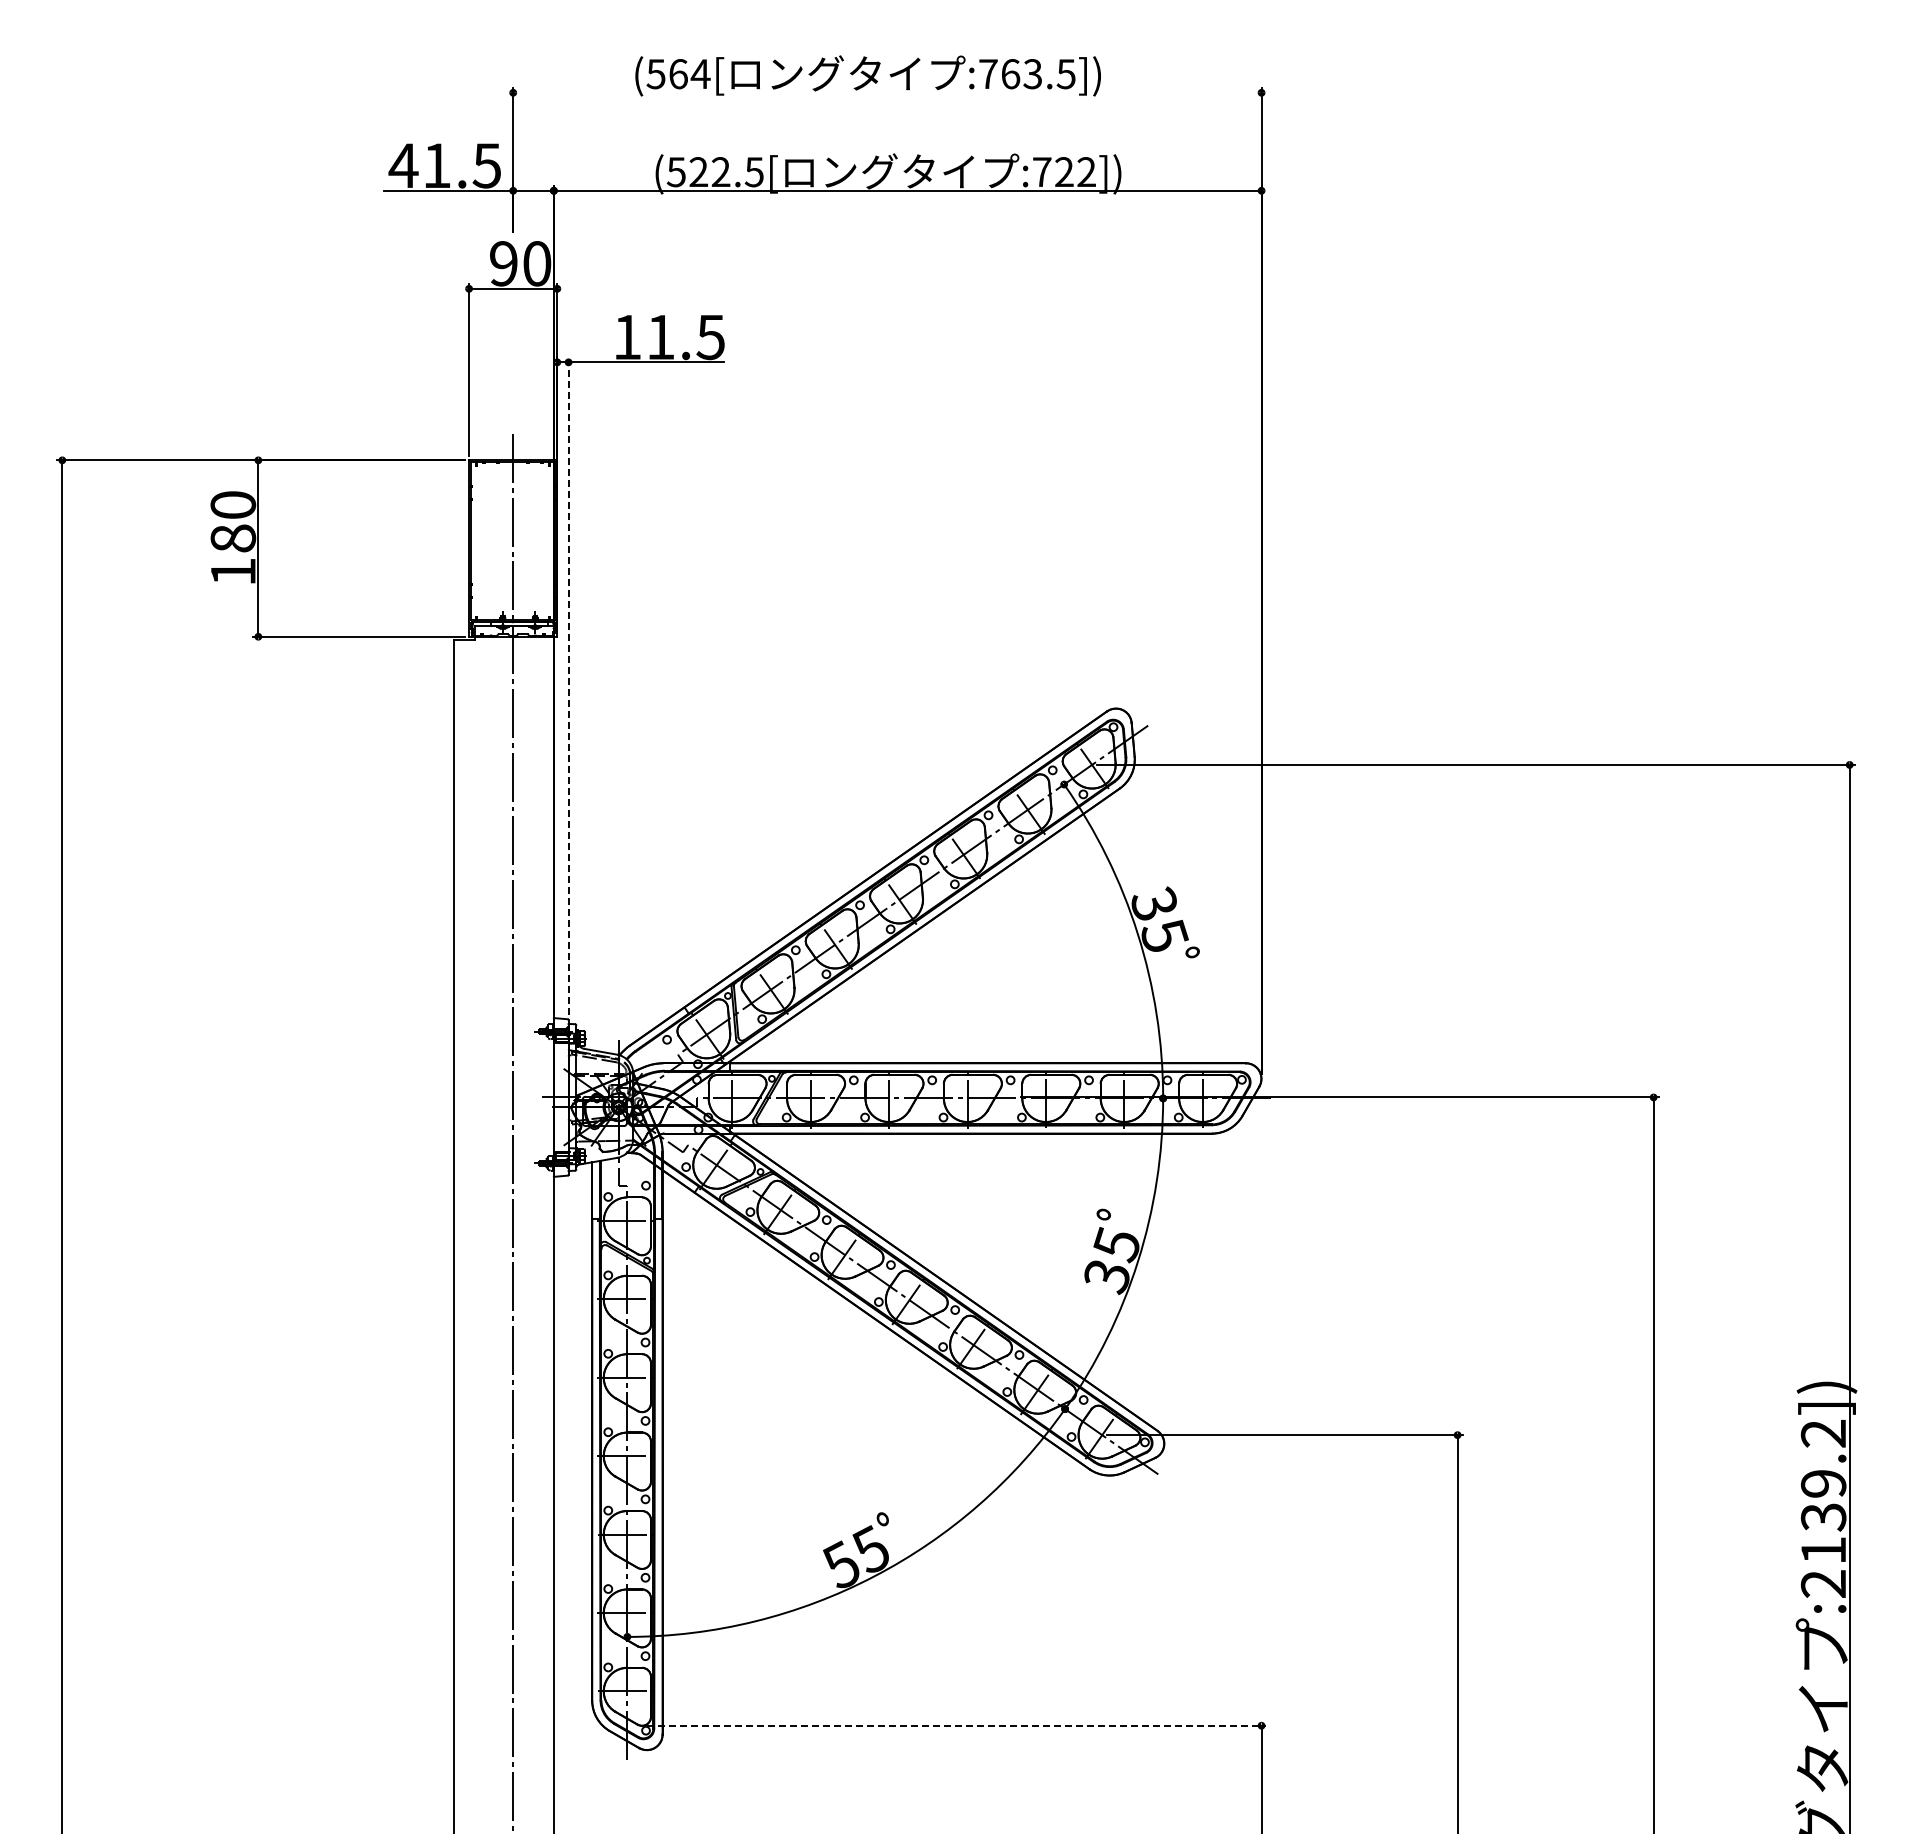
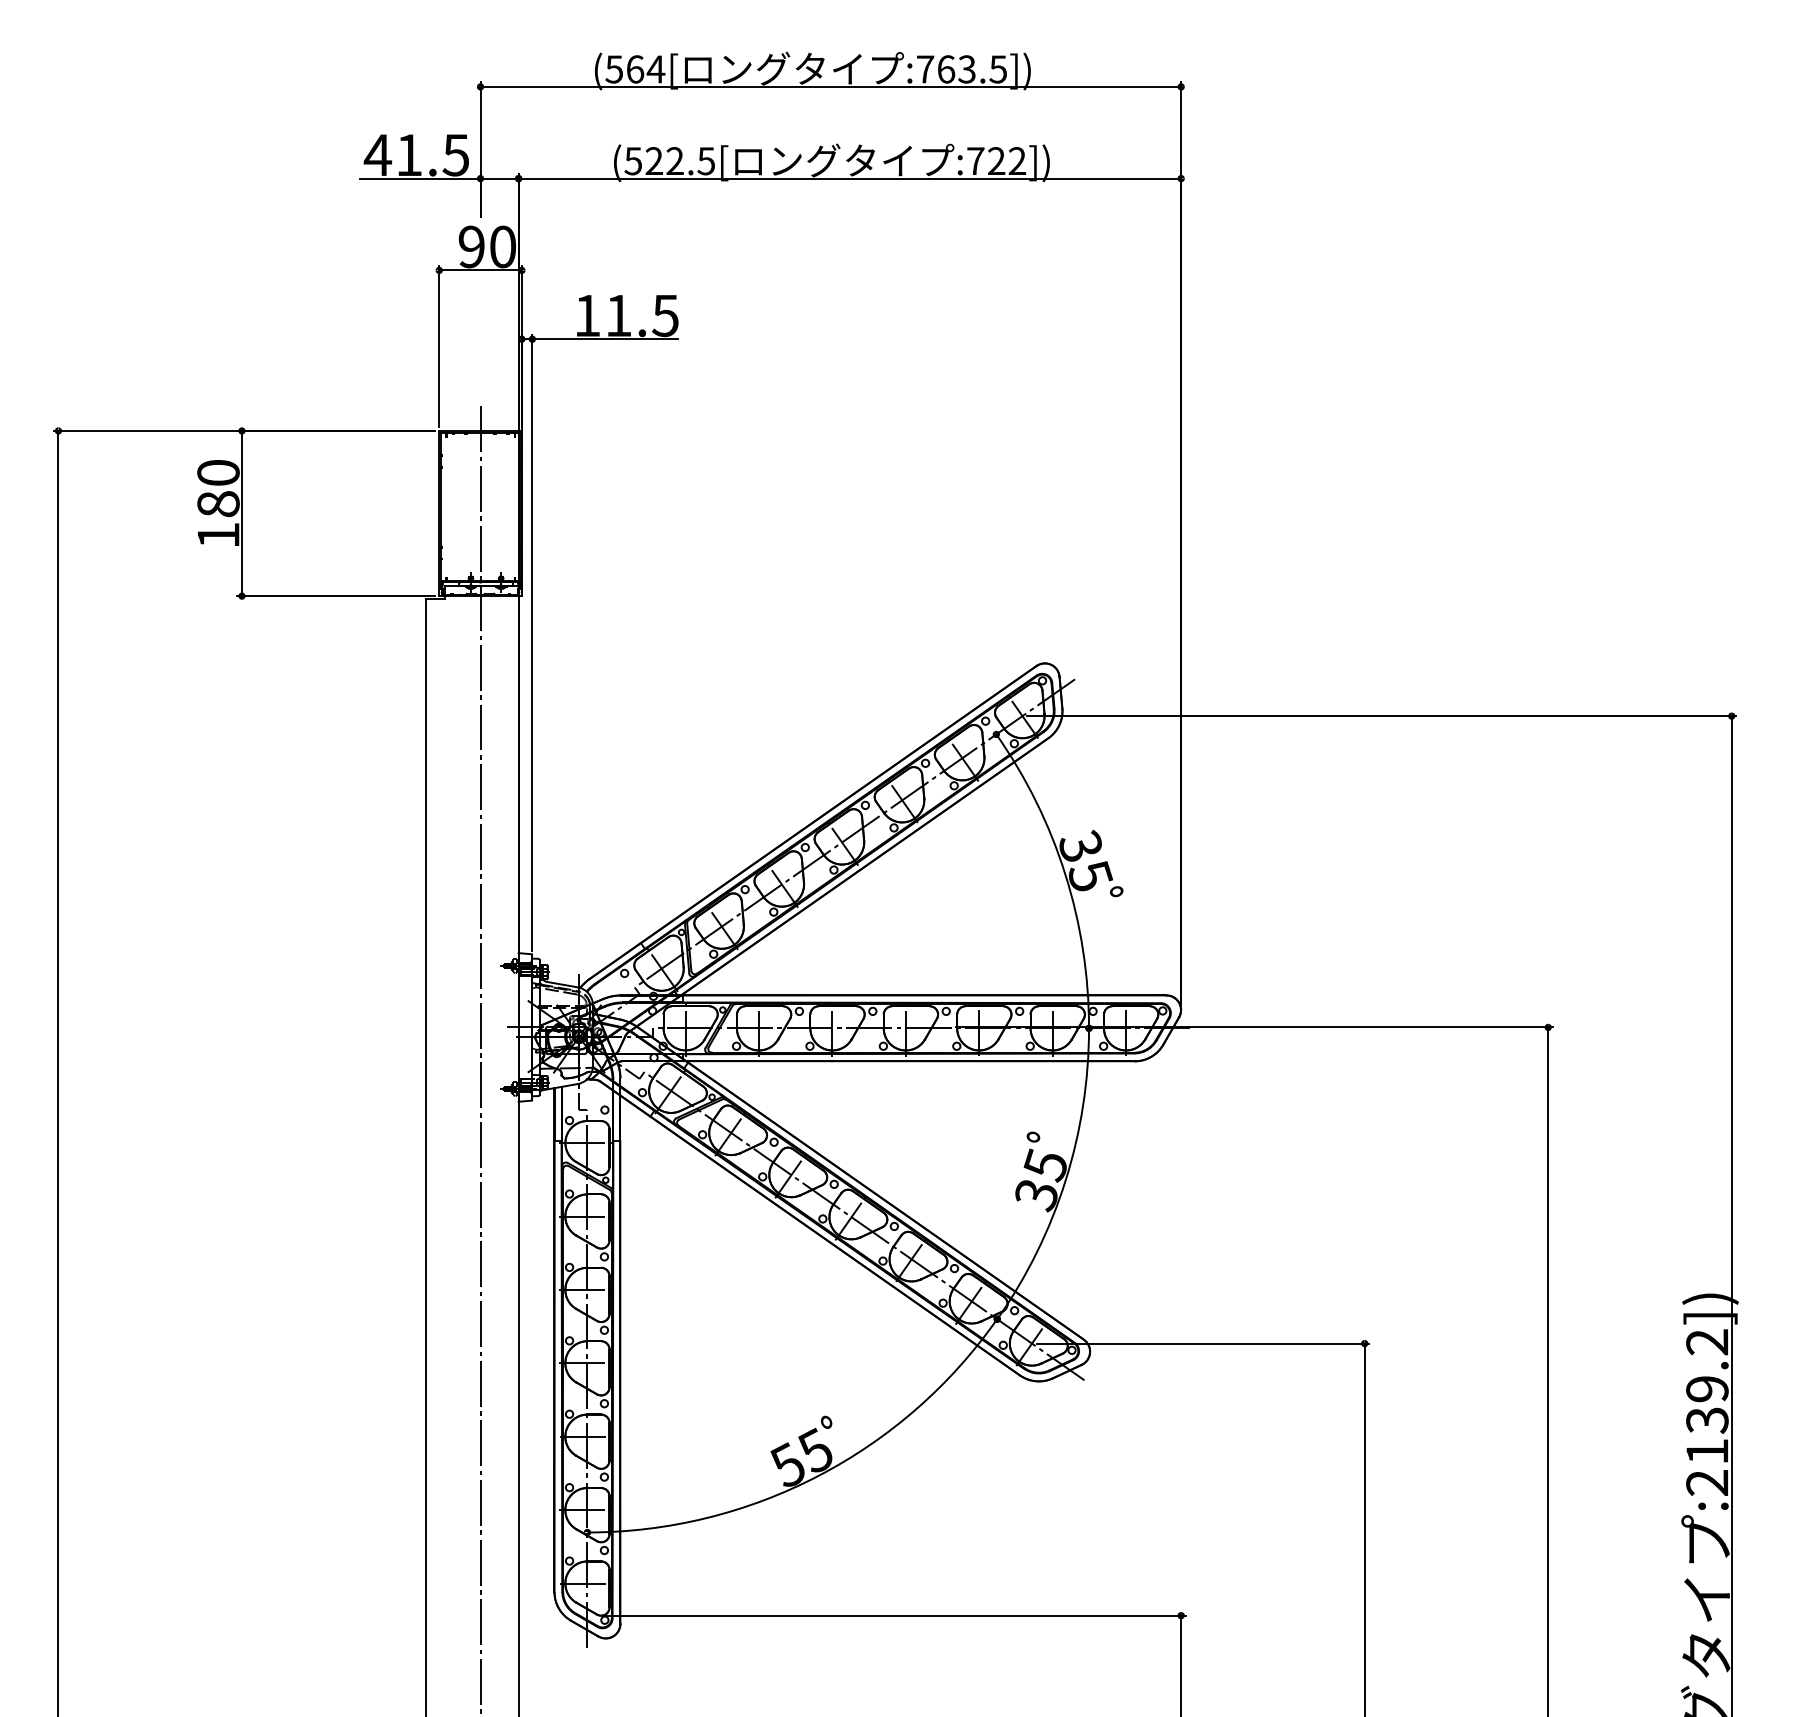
line: (887, 92) -> (830, 86), added
line: (568, 686) -> (532, 642), dashed -> solid
line: (956, 1725) -> (895, 1615), dashed -> solid

